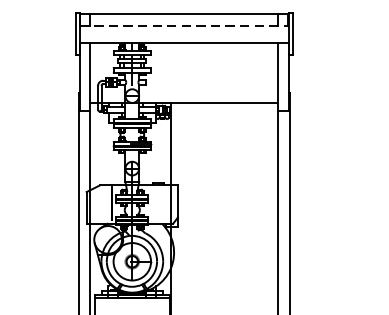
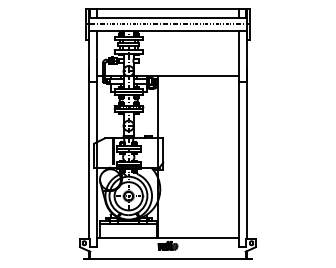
line: (184, 25) -> (168, 17), dashed -> solid
line: (183, 34) -> (167, 24), added

